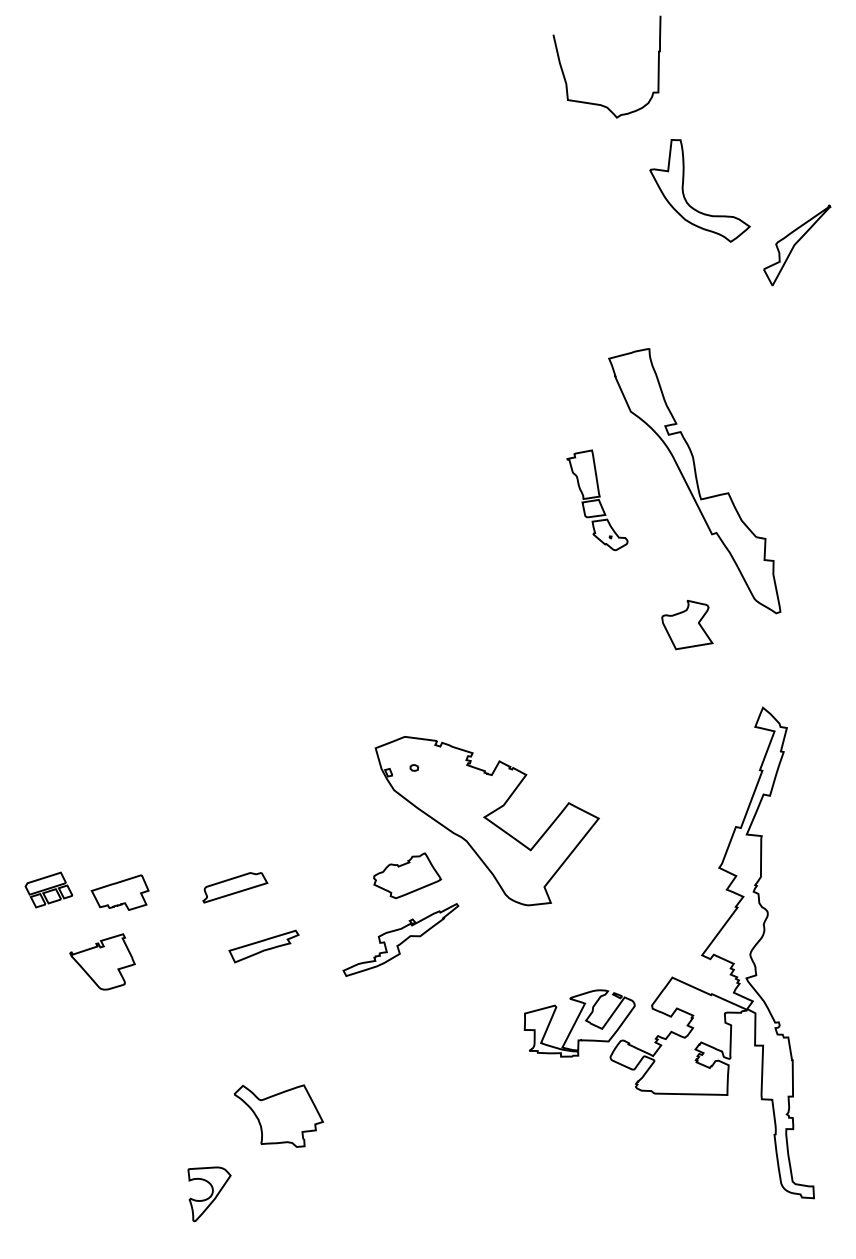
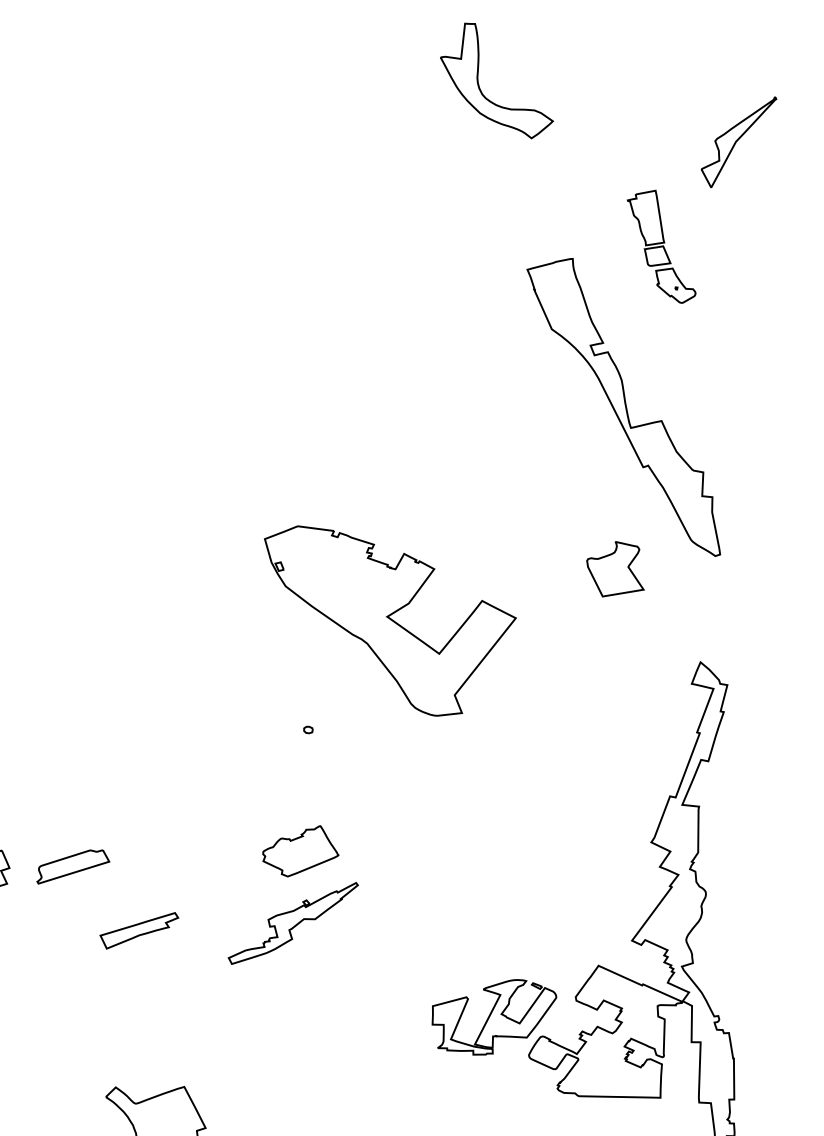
part: (684, 193) -> (479, 83), moved
part: (597, 500) -> (661, 247), moved
part: (486, 821) -> (389, 621), moved
part: (235, 887) -> (73, 866), moved

